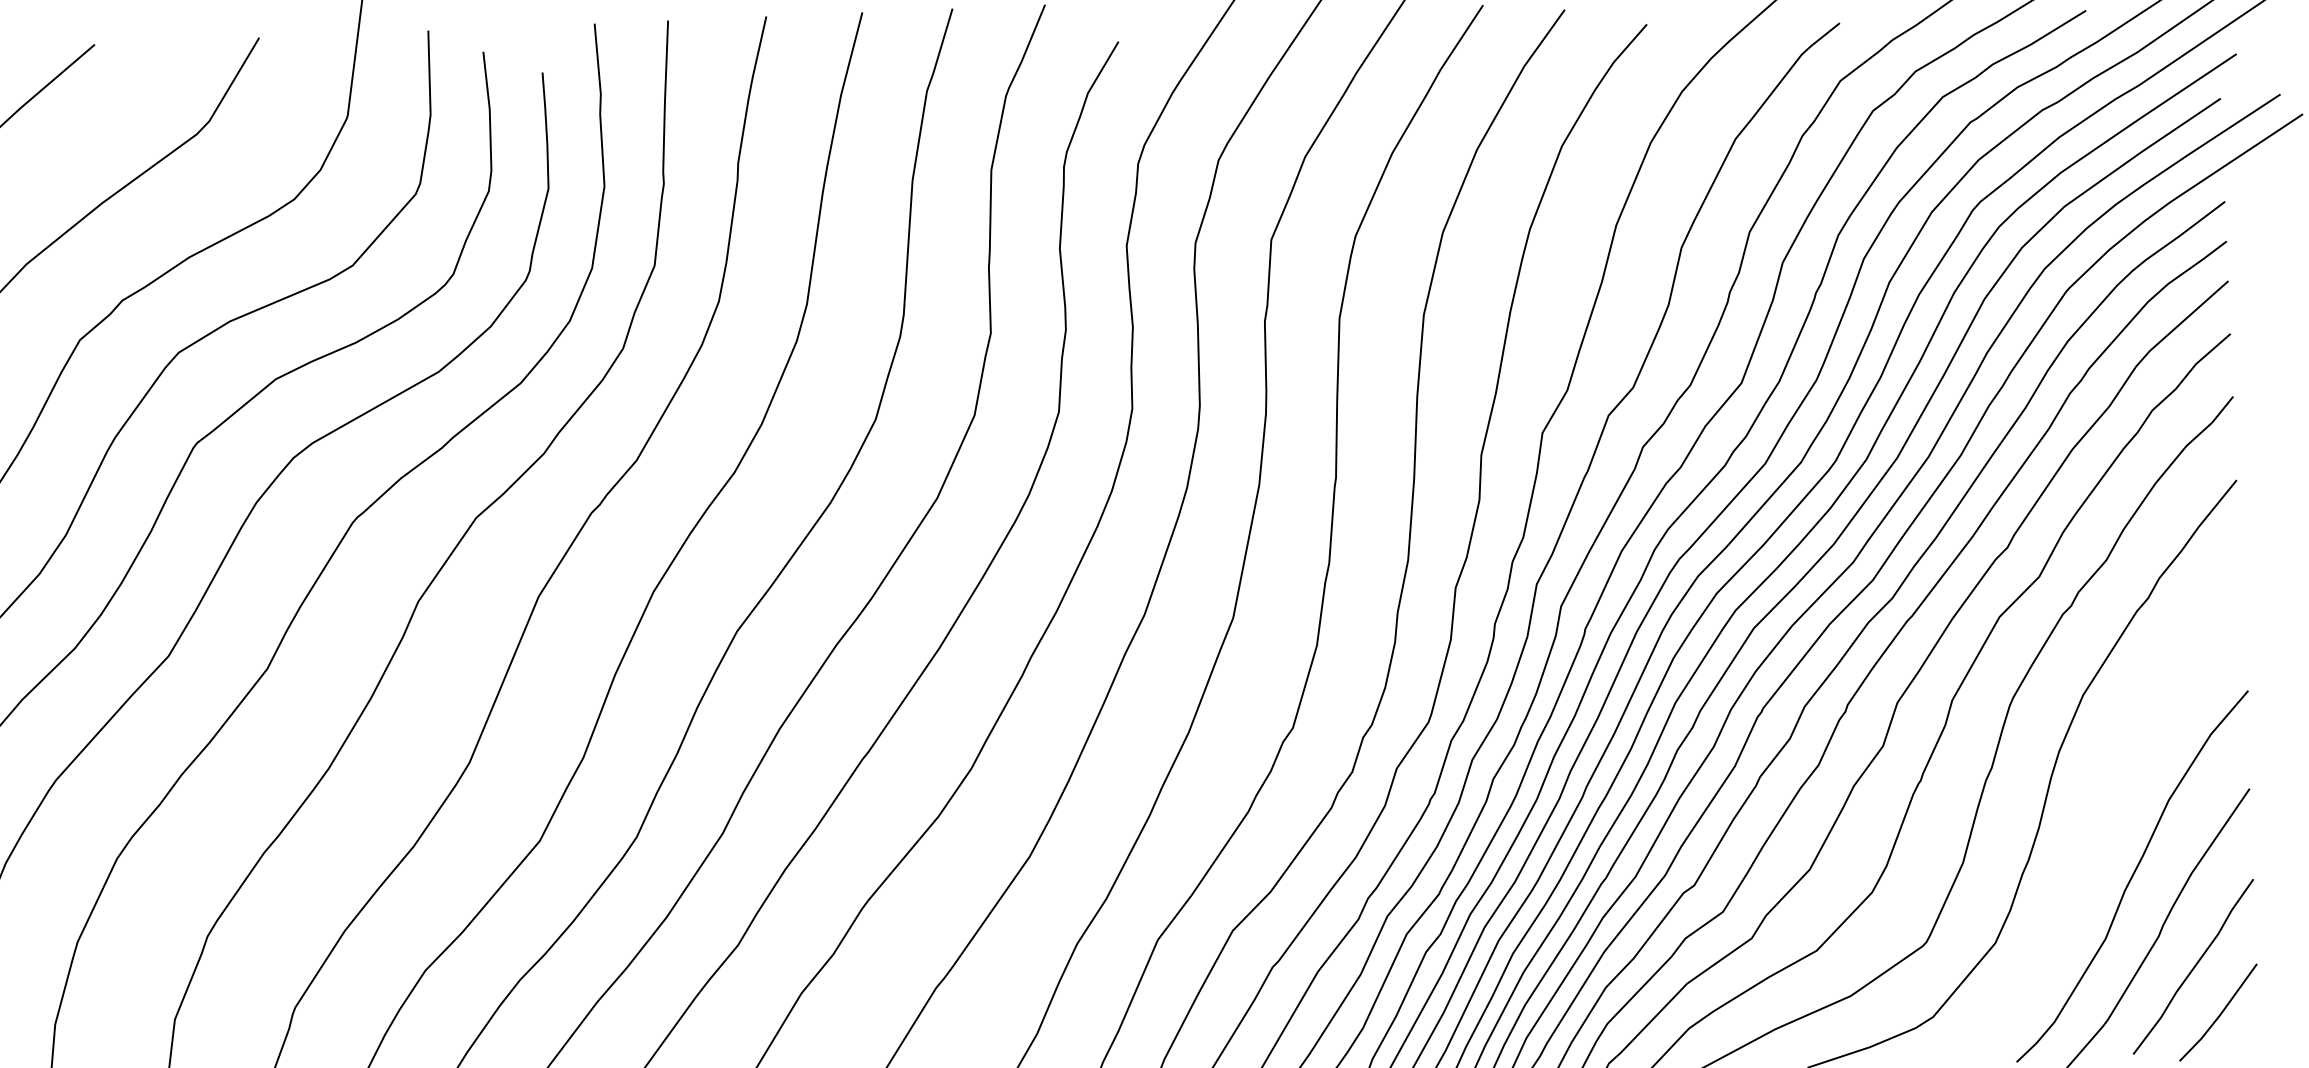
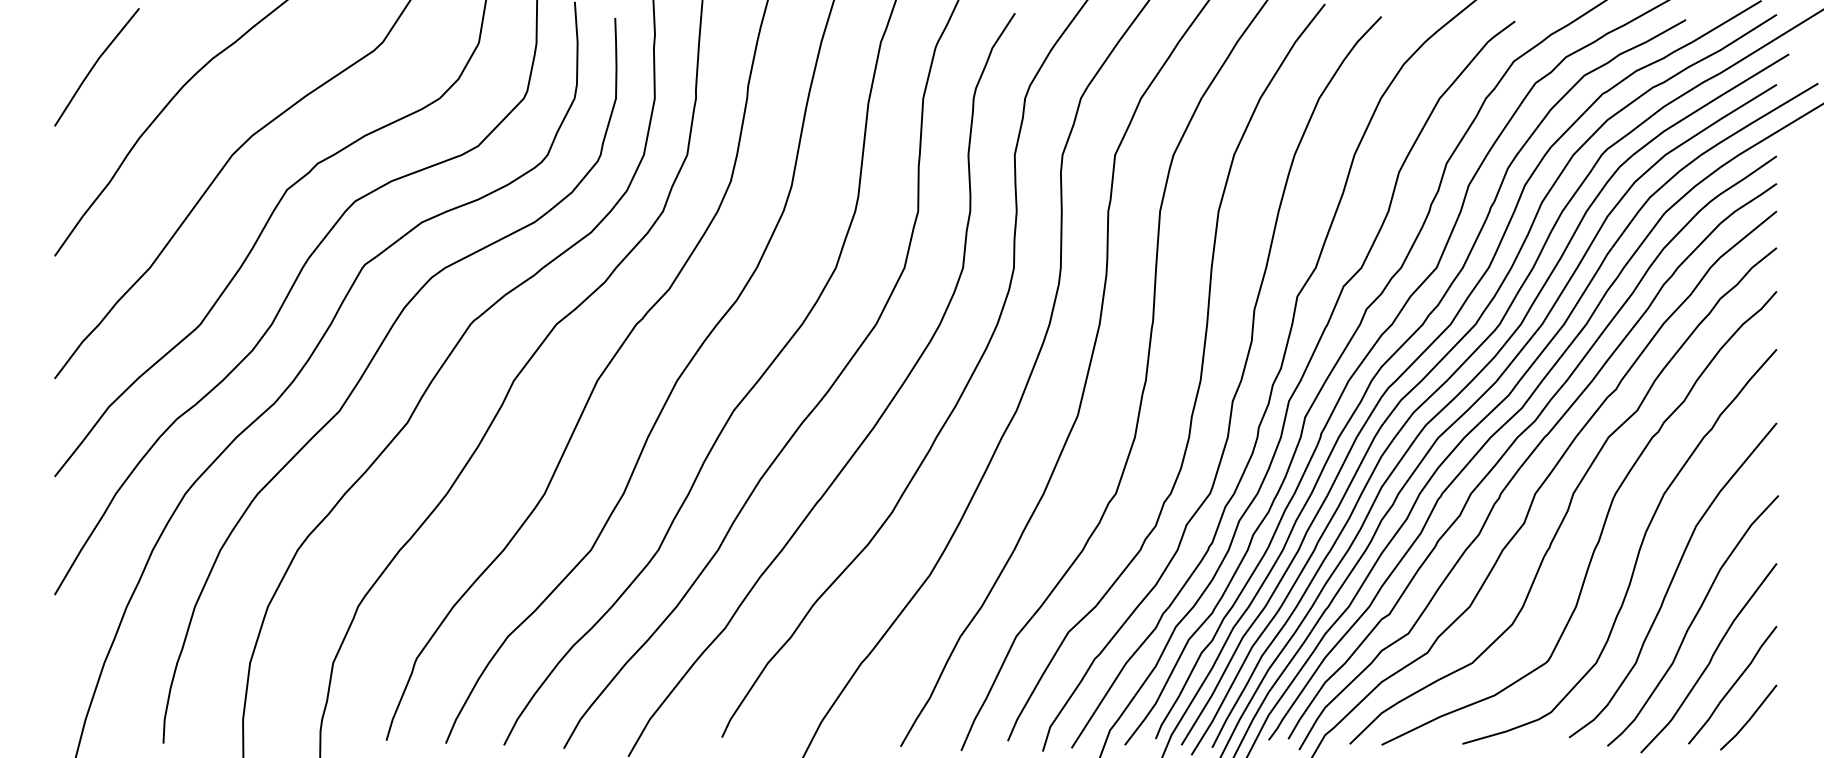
curve: (2101, 818) -> (1673, 579), added

